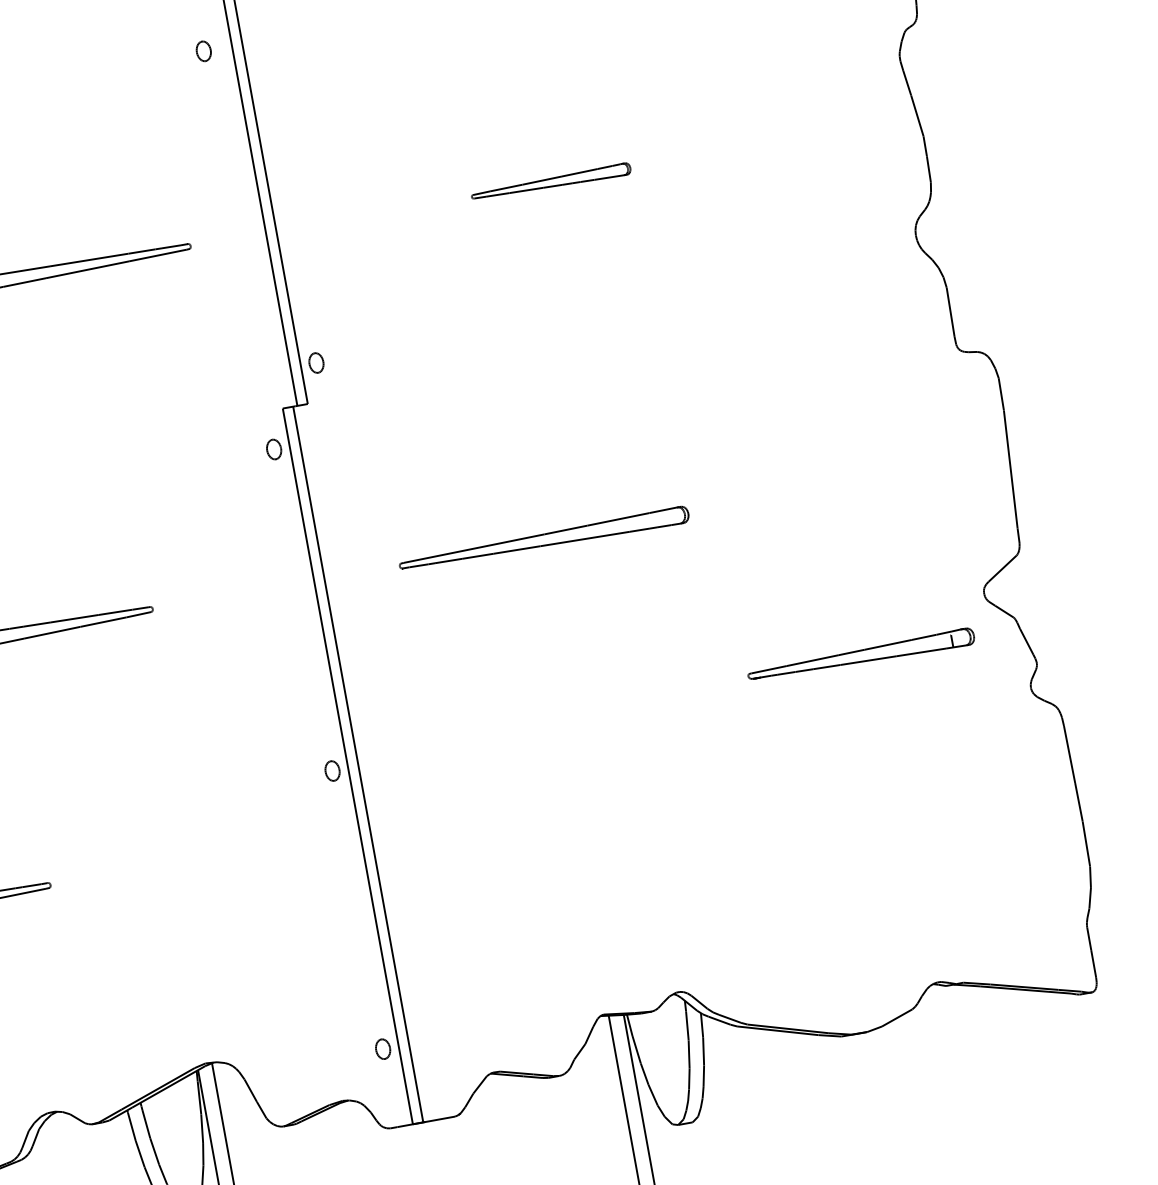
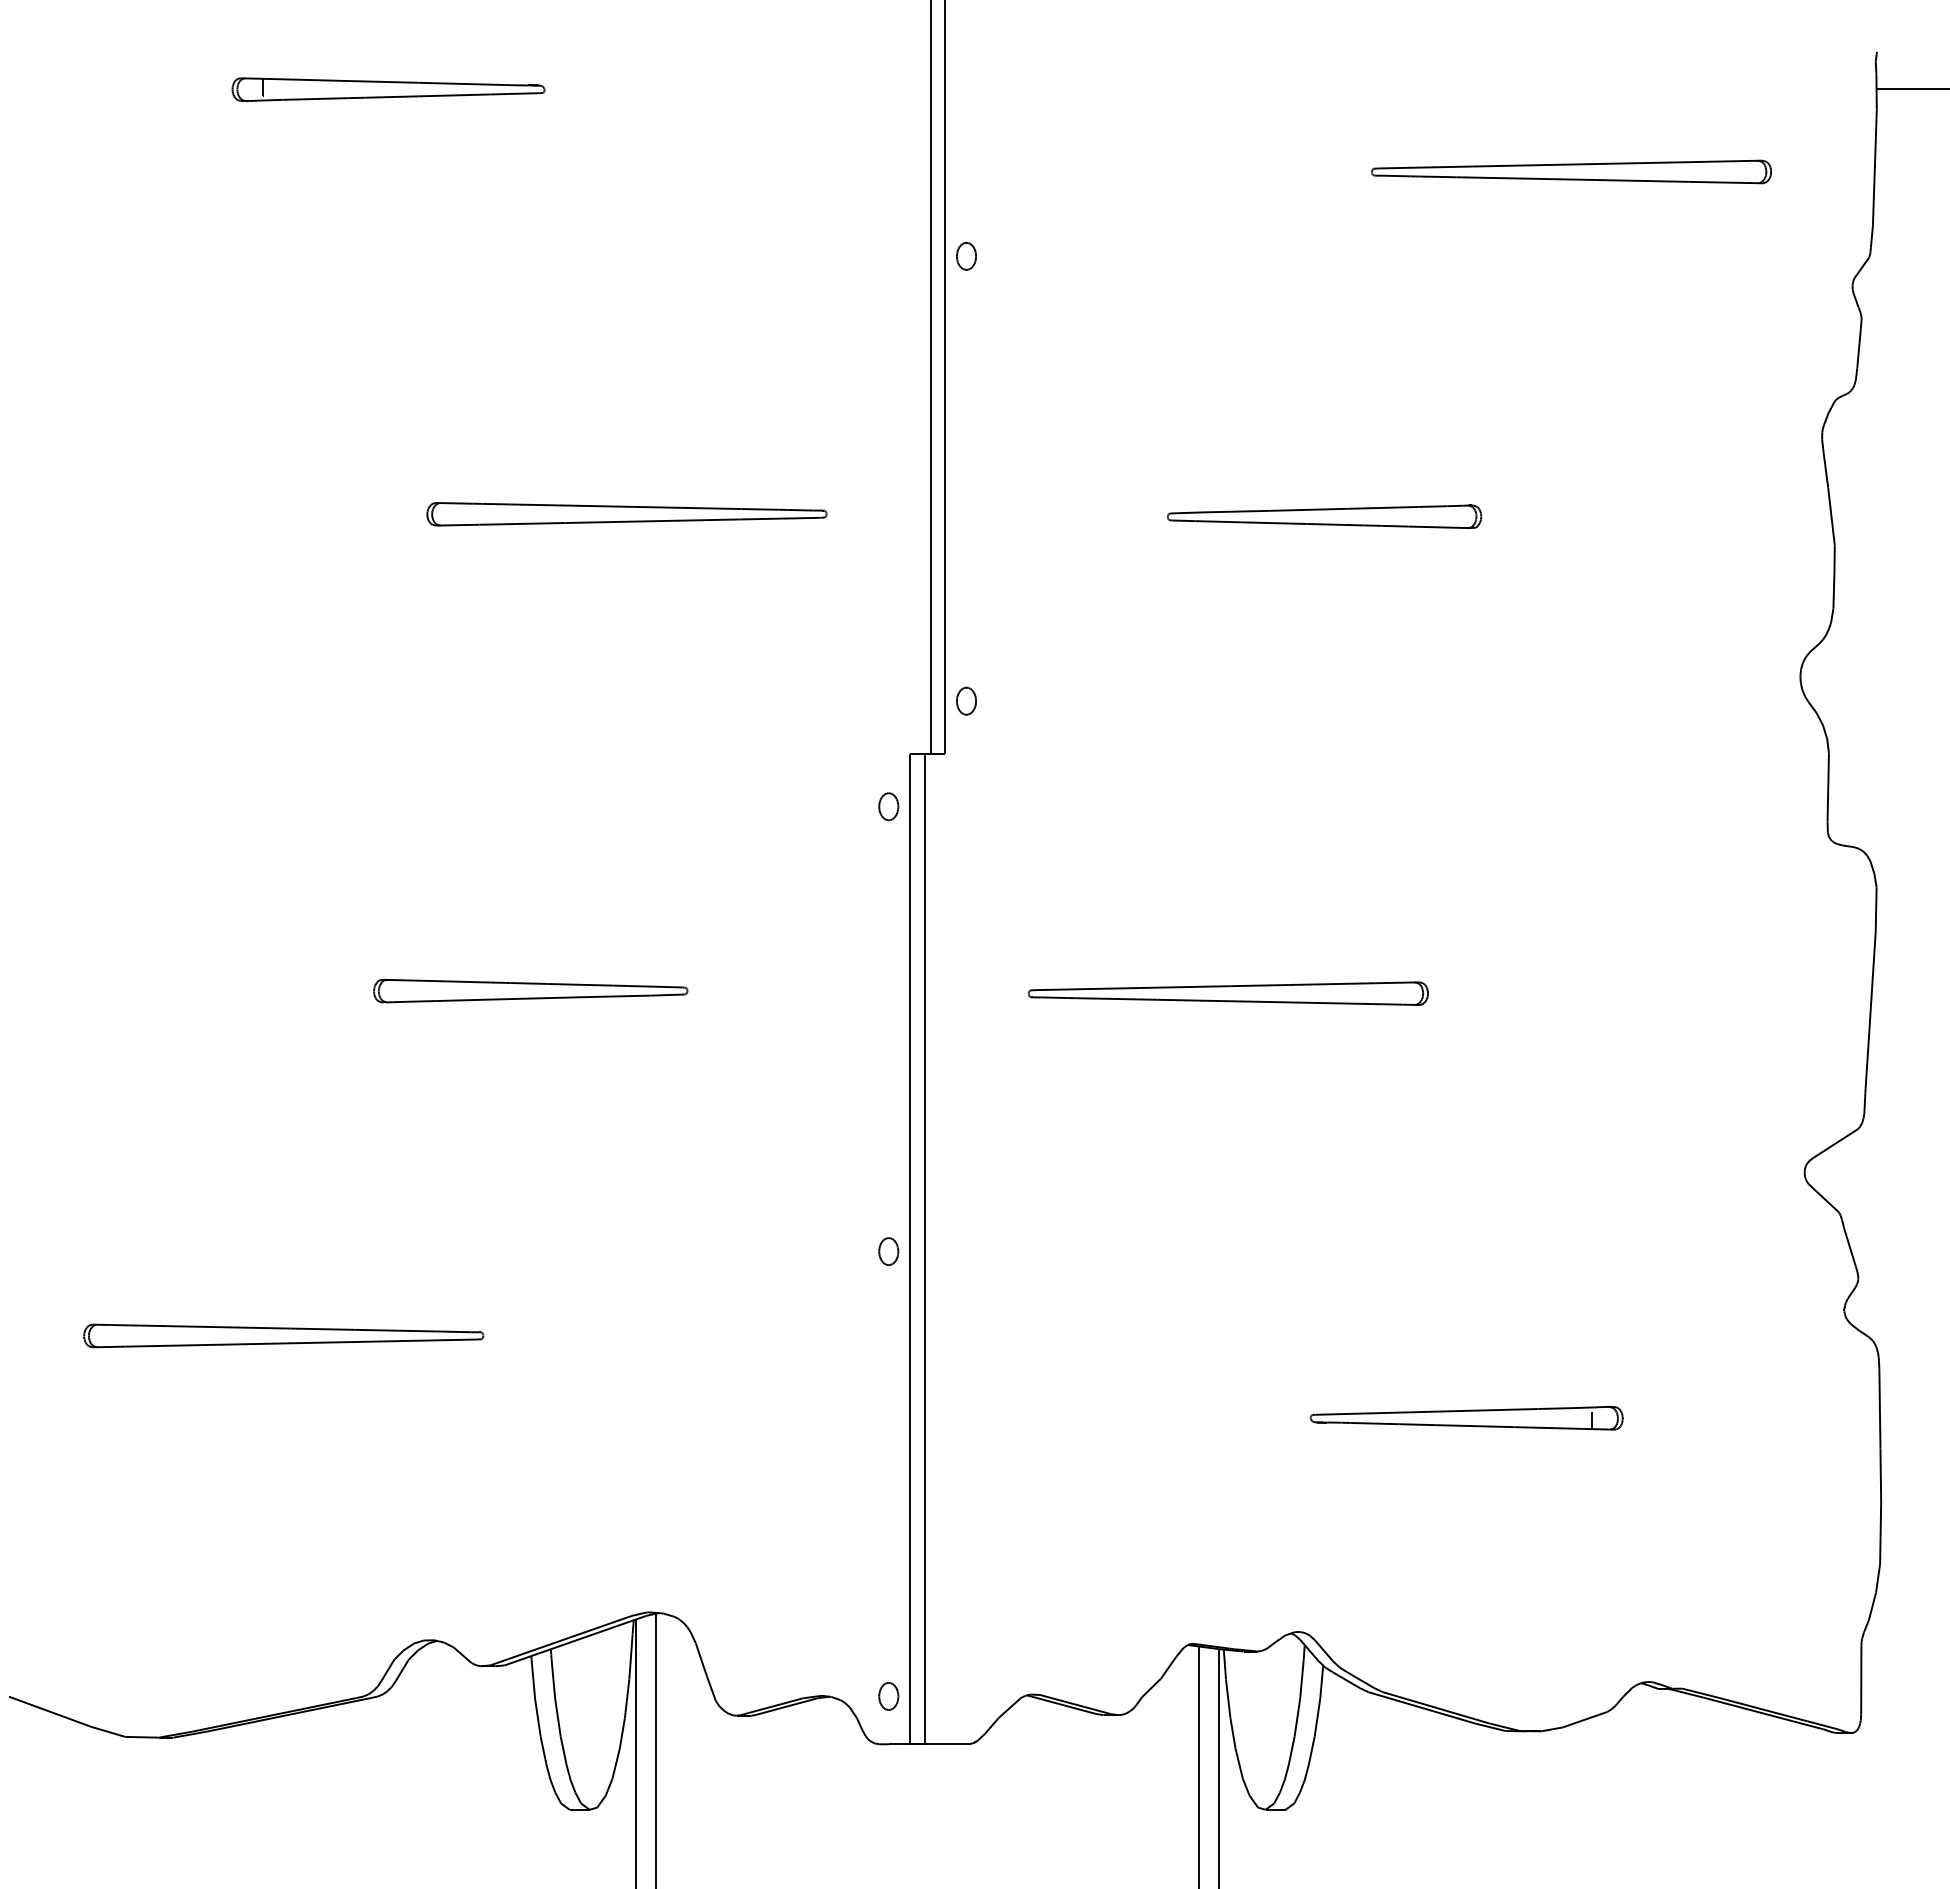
part: (203, 51) -> (966, 256), moved
part: (550, 182) -> (1324, 516), size x1.43
part: (861, 656) -> (1466, 1418), moved
part: (382, 1049) -> (888, 1696), moved

